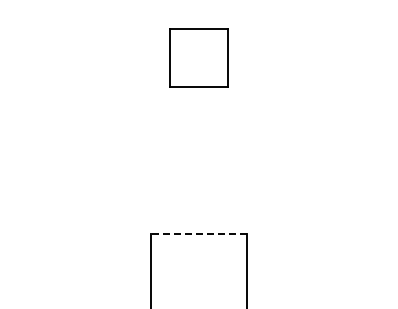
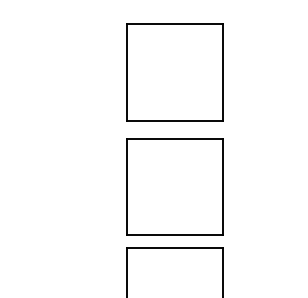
part: (198, 58) -> (174, 73), size x1.67
part: (198, 172) -> (174, 187), added
line: (198, 233) -> (174, 248), dashed -> solid

